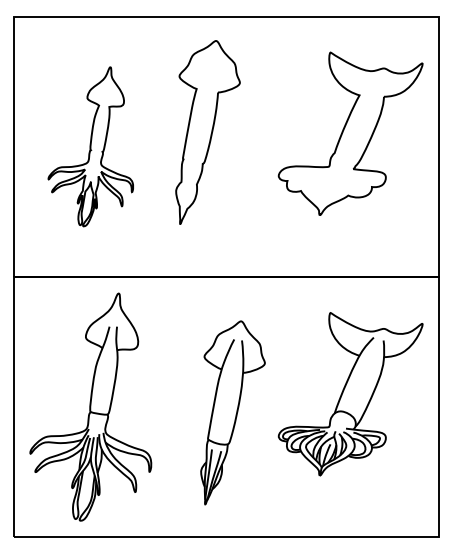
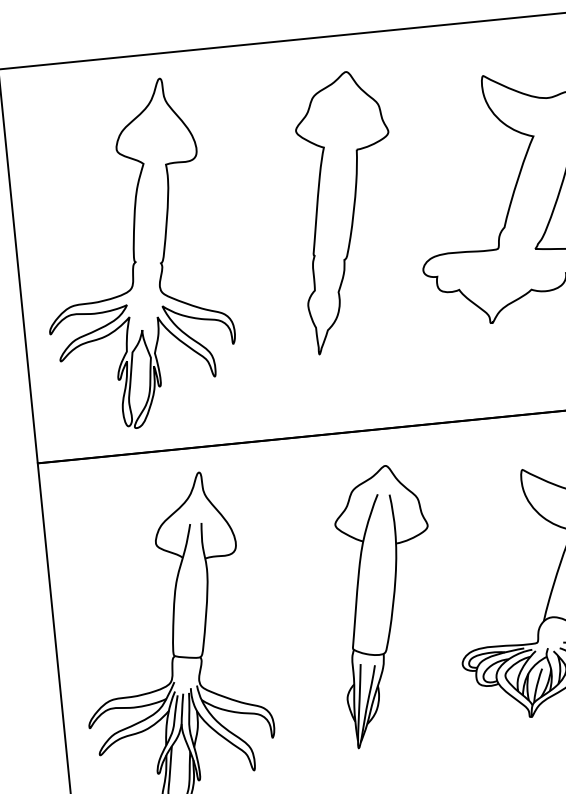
part: (207, 132) -> (346, 211), moved
part: (90, 146) -> (134, 254), size x1.43
part: (232, 412) -> (386, 605), moved

